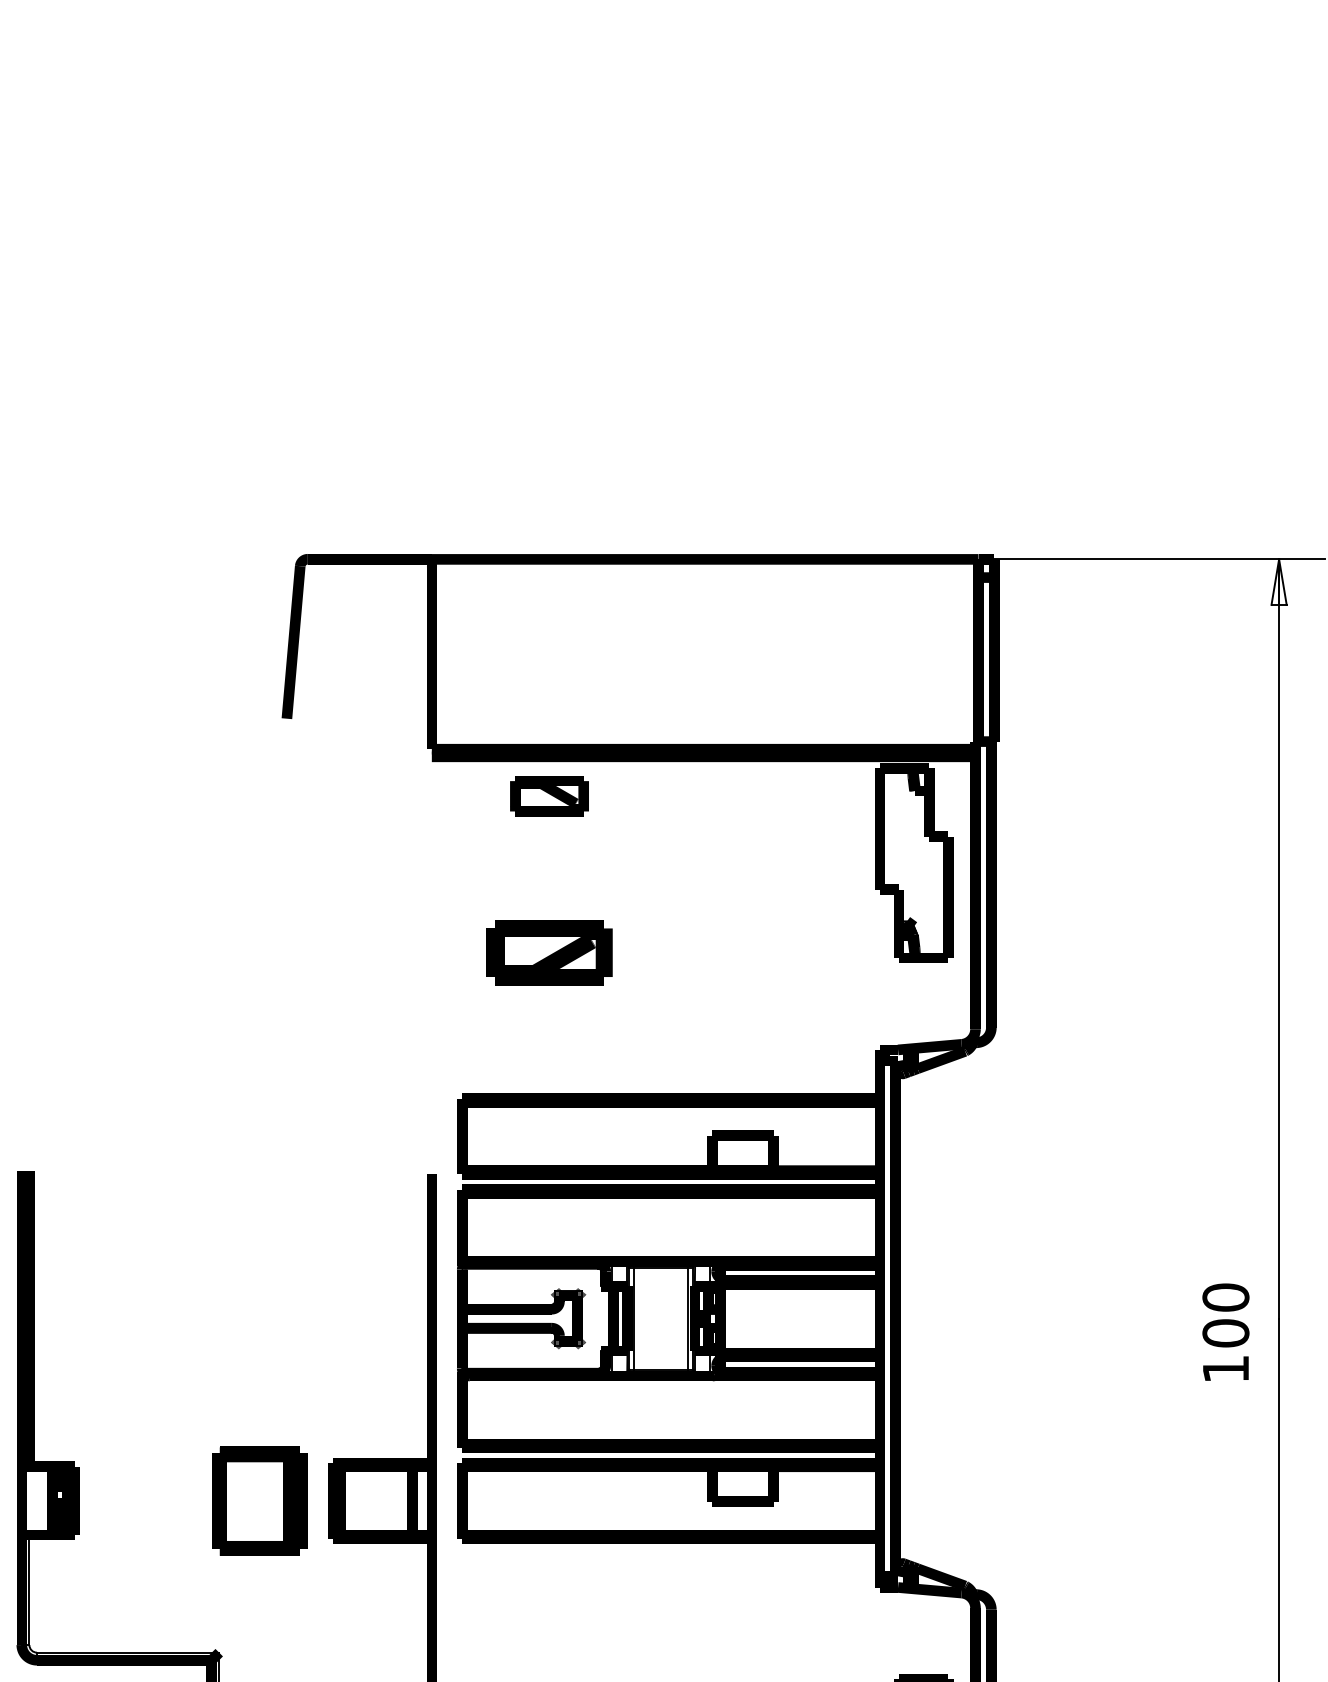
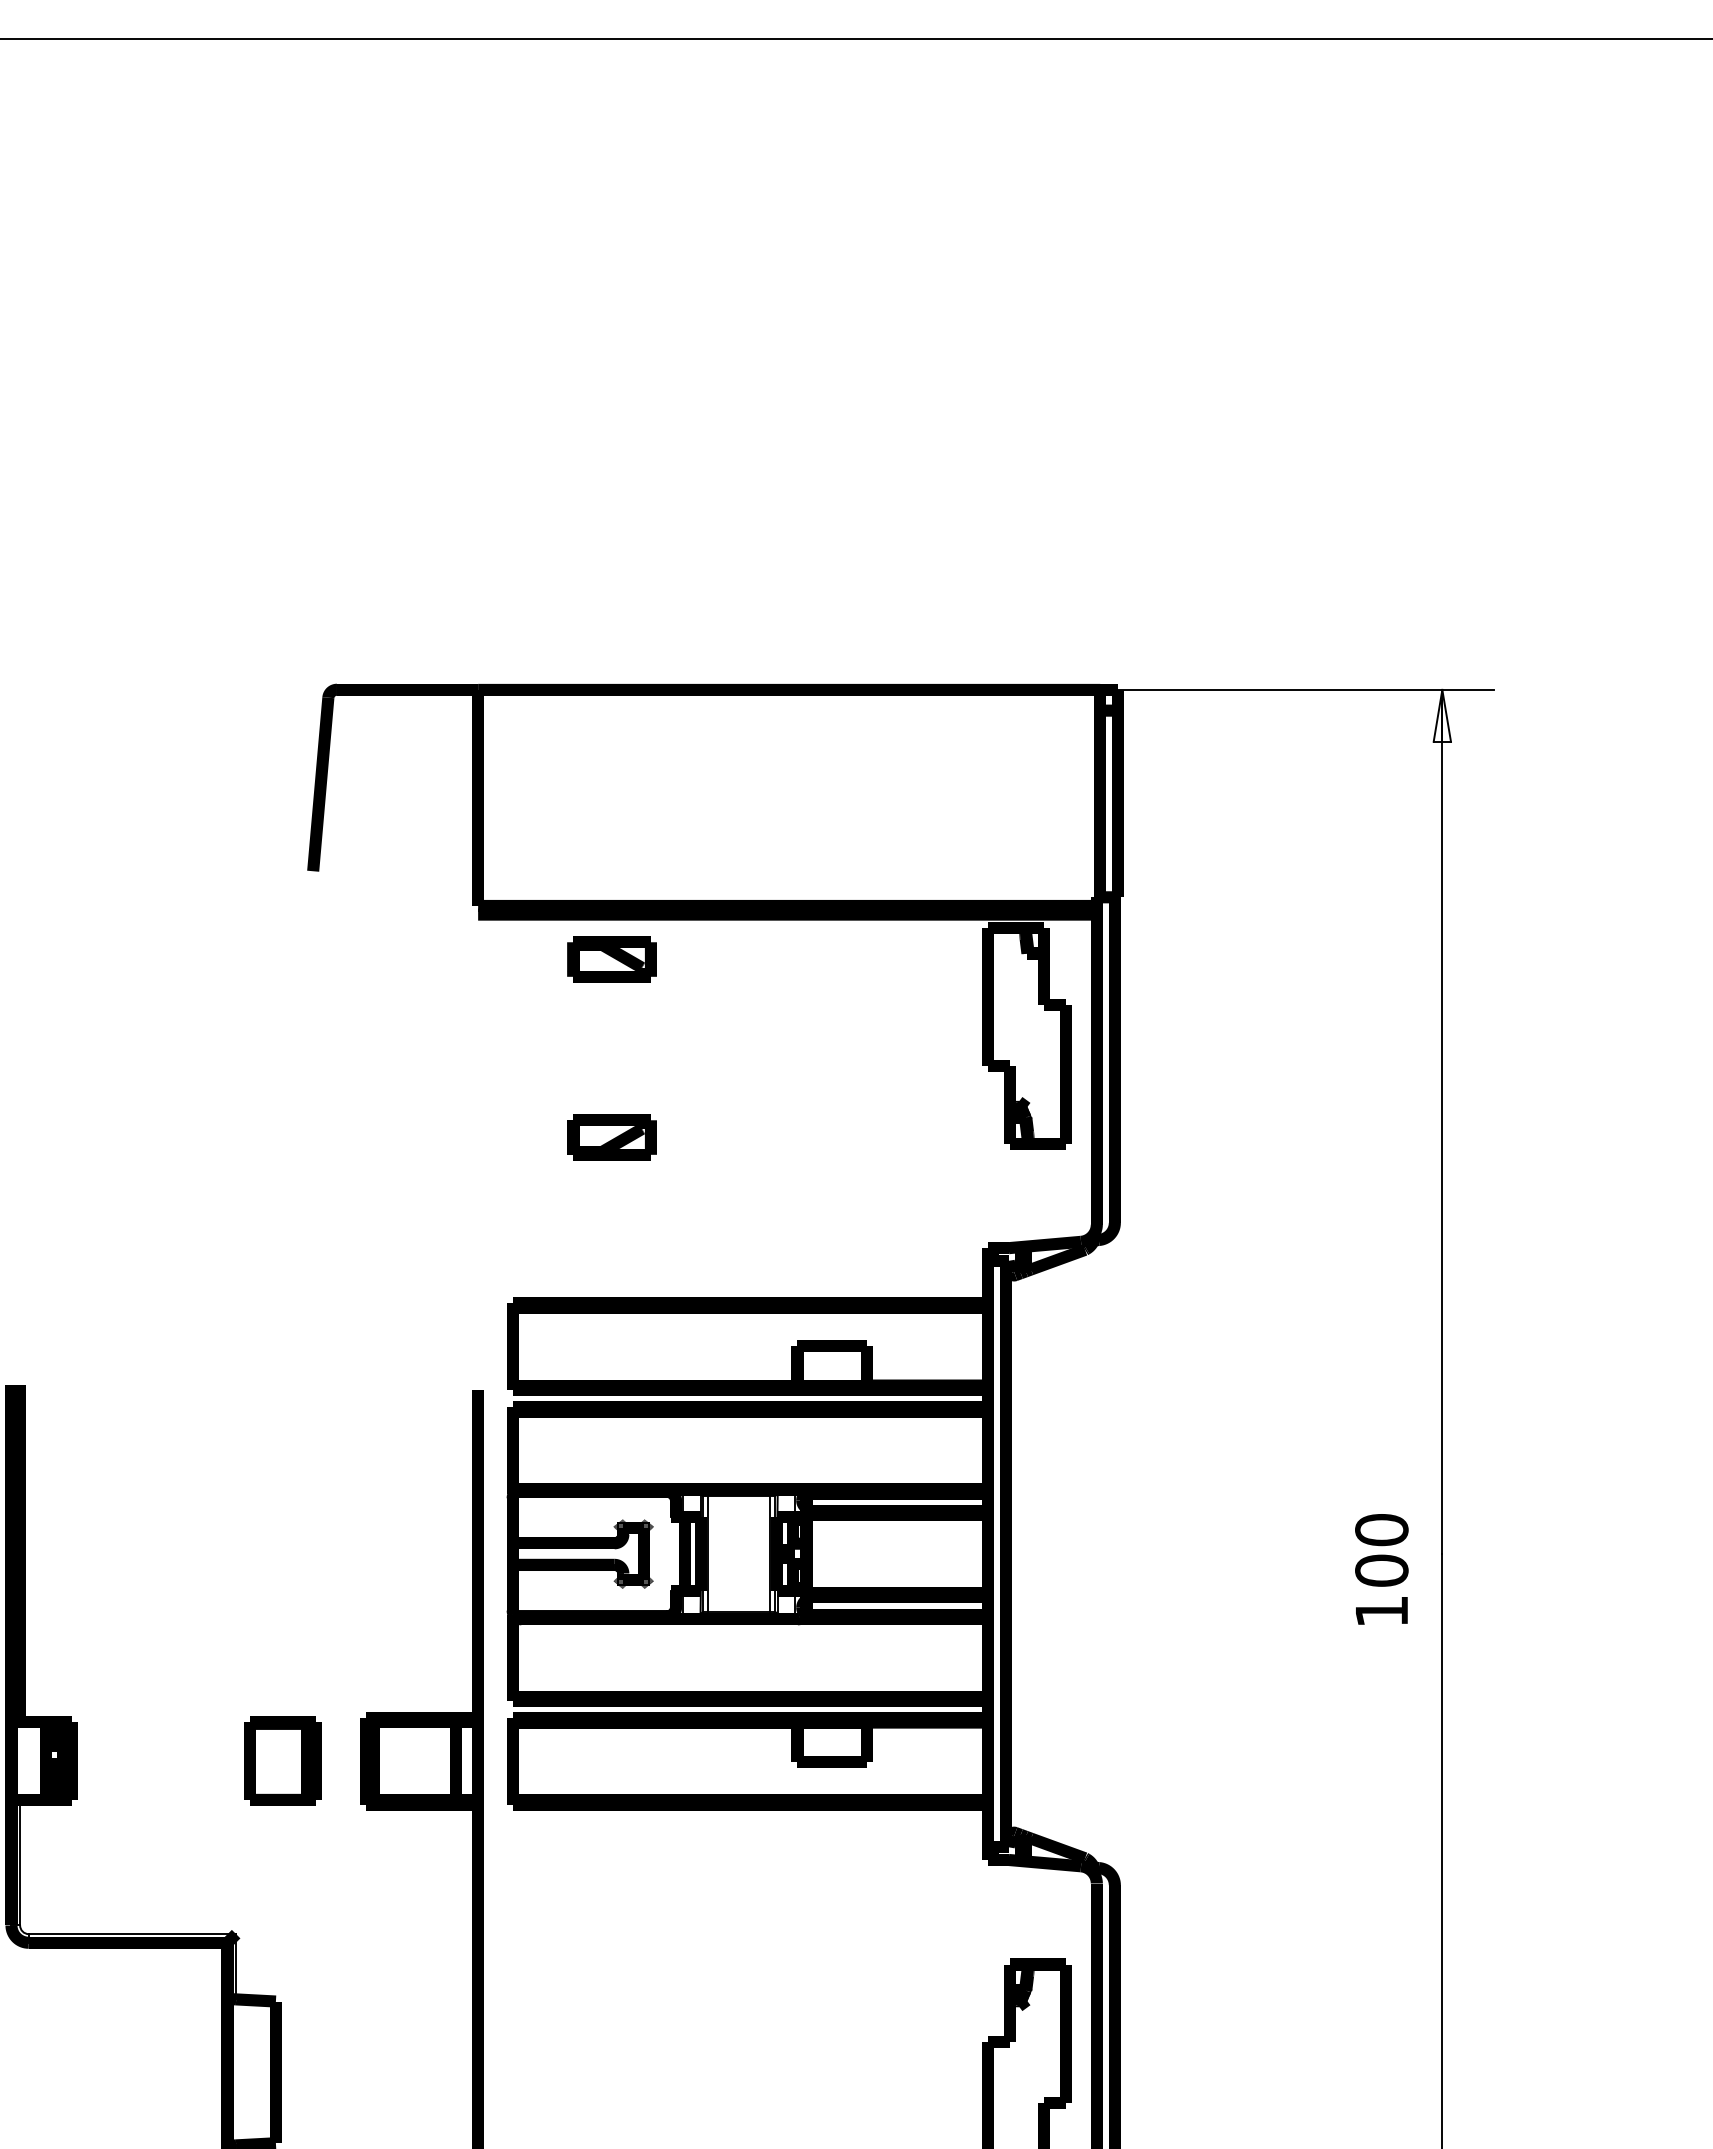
part: (549, 952) -> (611, 1137), size x0.62
part: (259, 1500) -> (282, 1760), size x0.71

